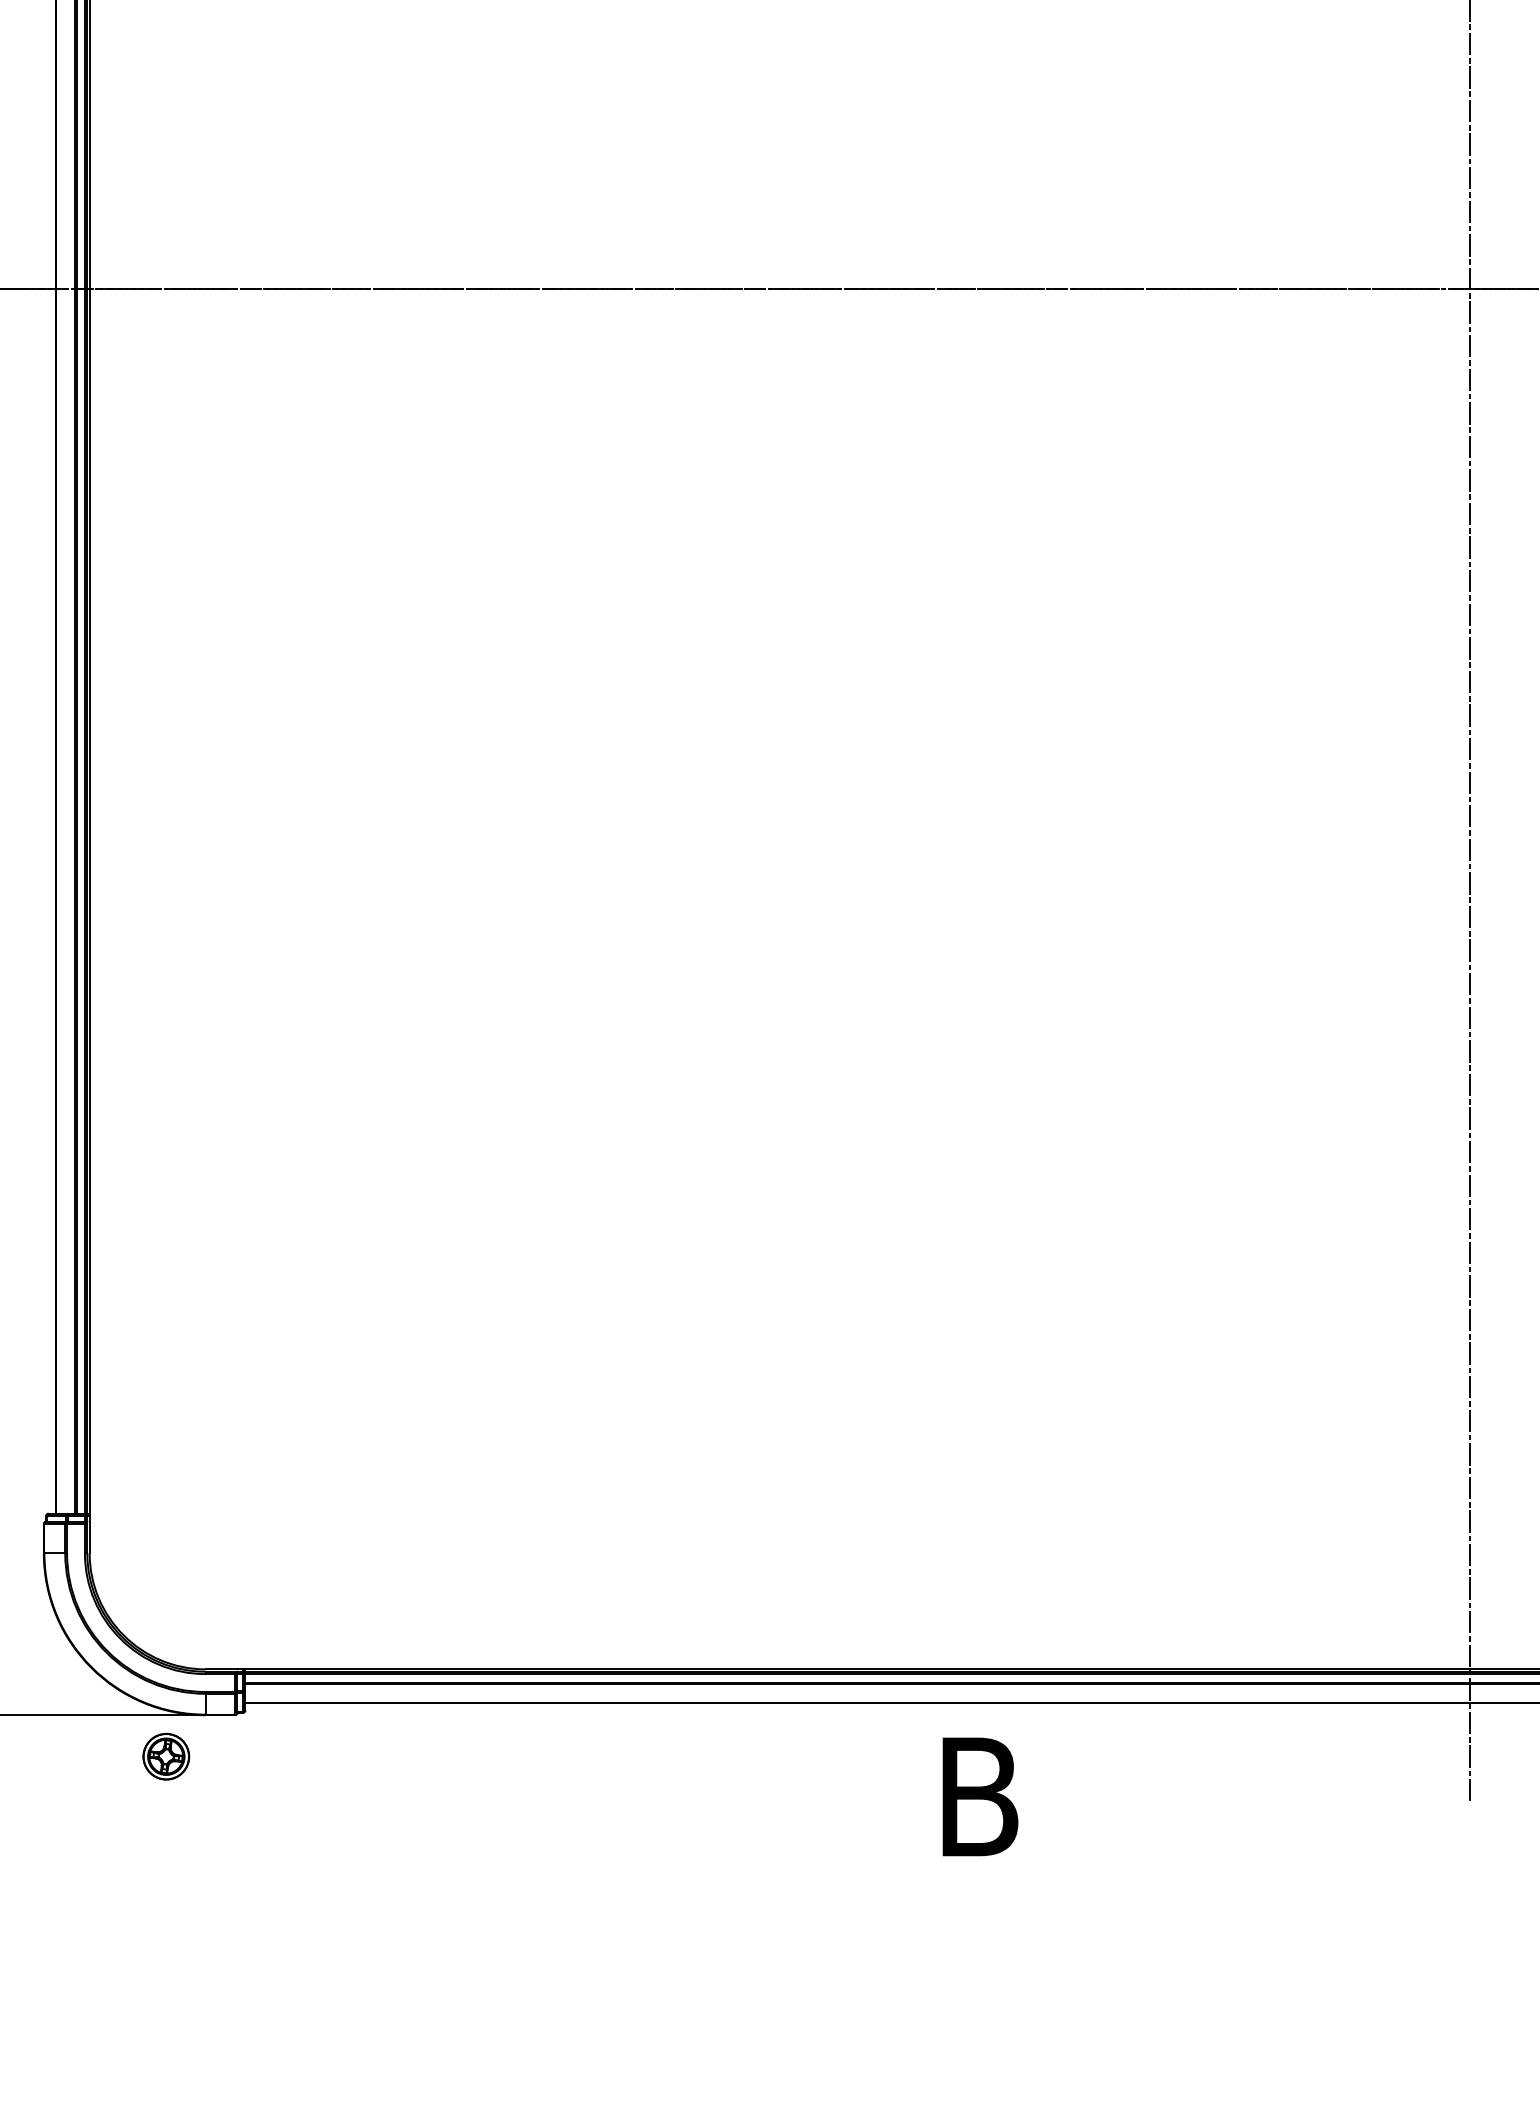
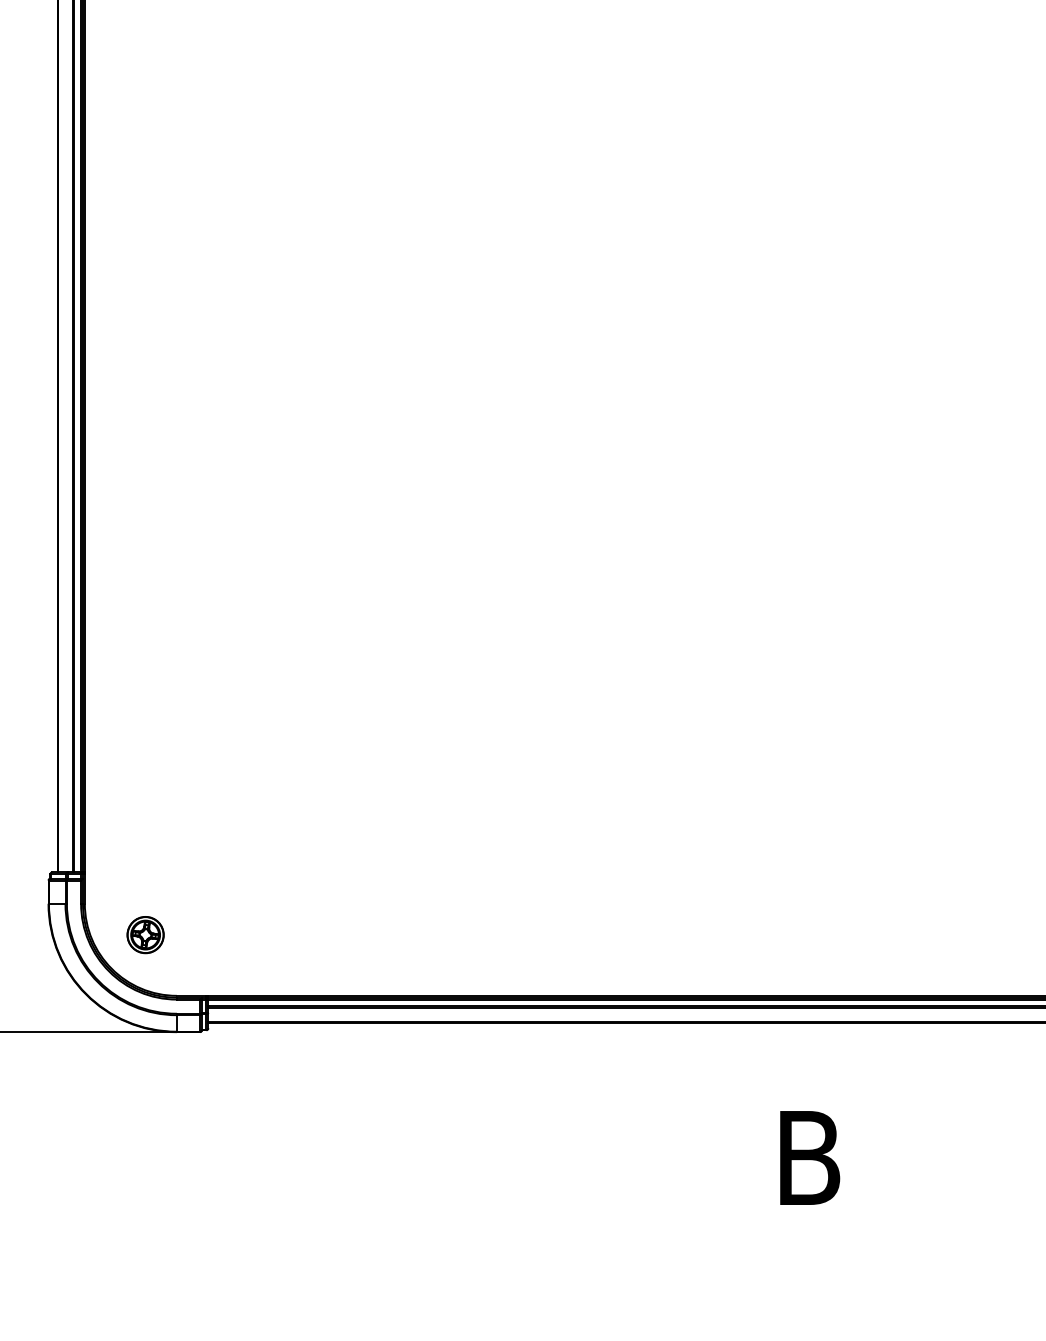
part: (166, 1756) -> (145, 934), moved
text: (980, 1796) -> (810, 1157), moved

